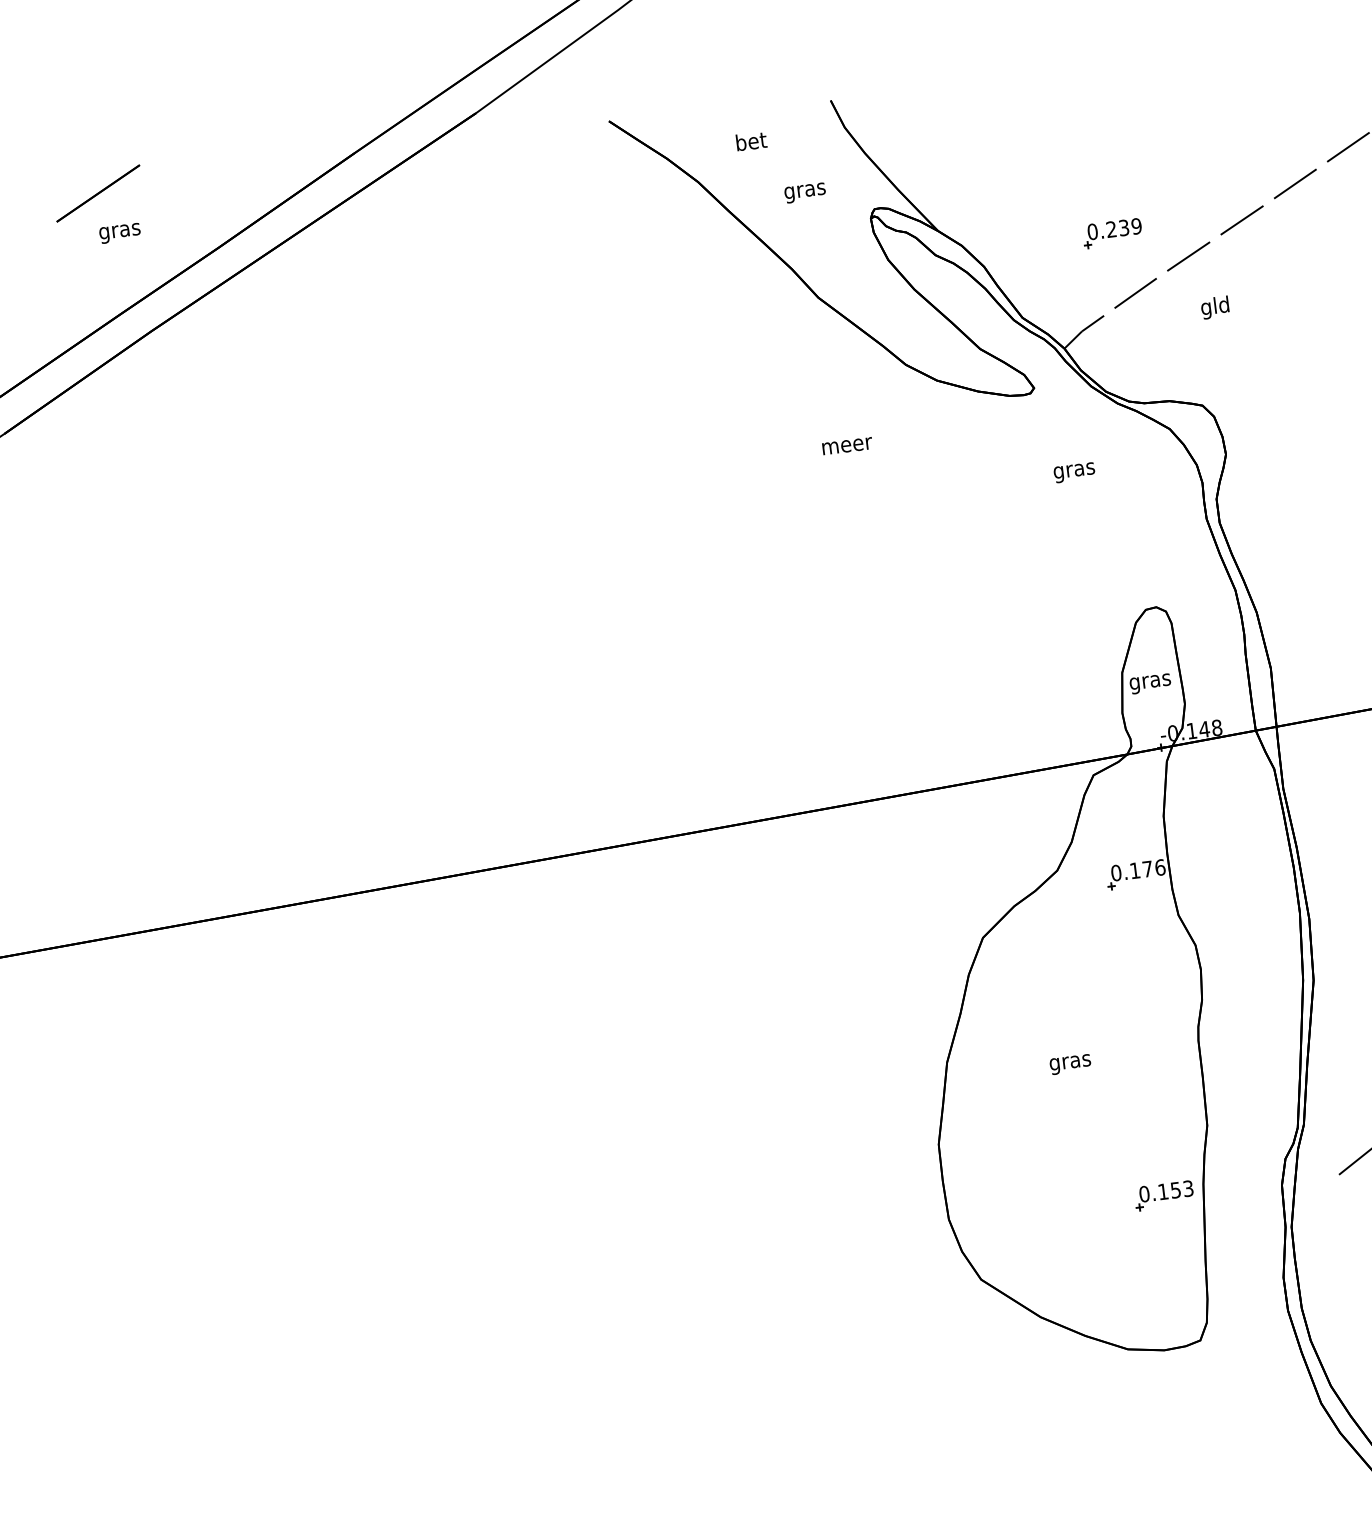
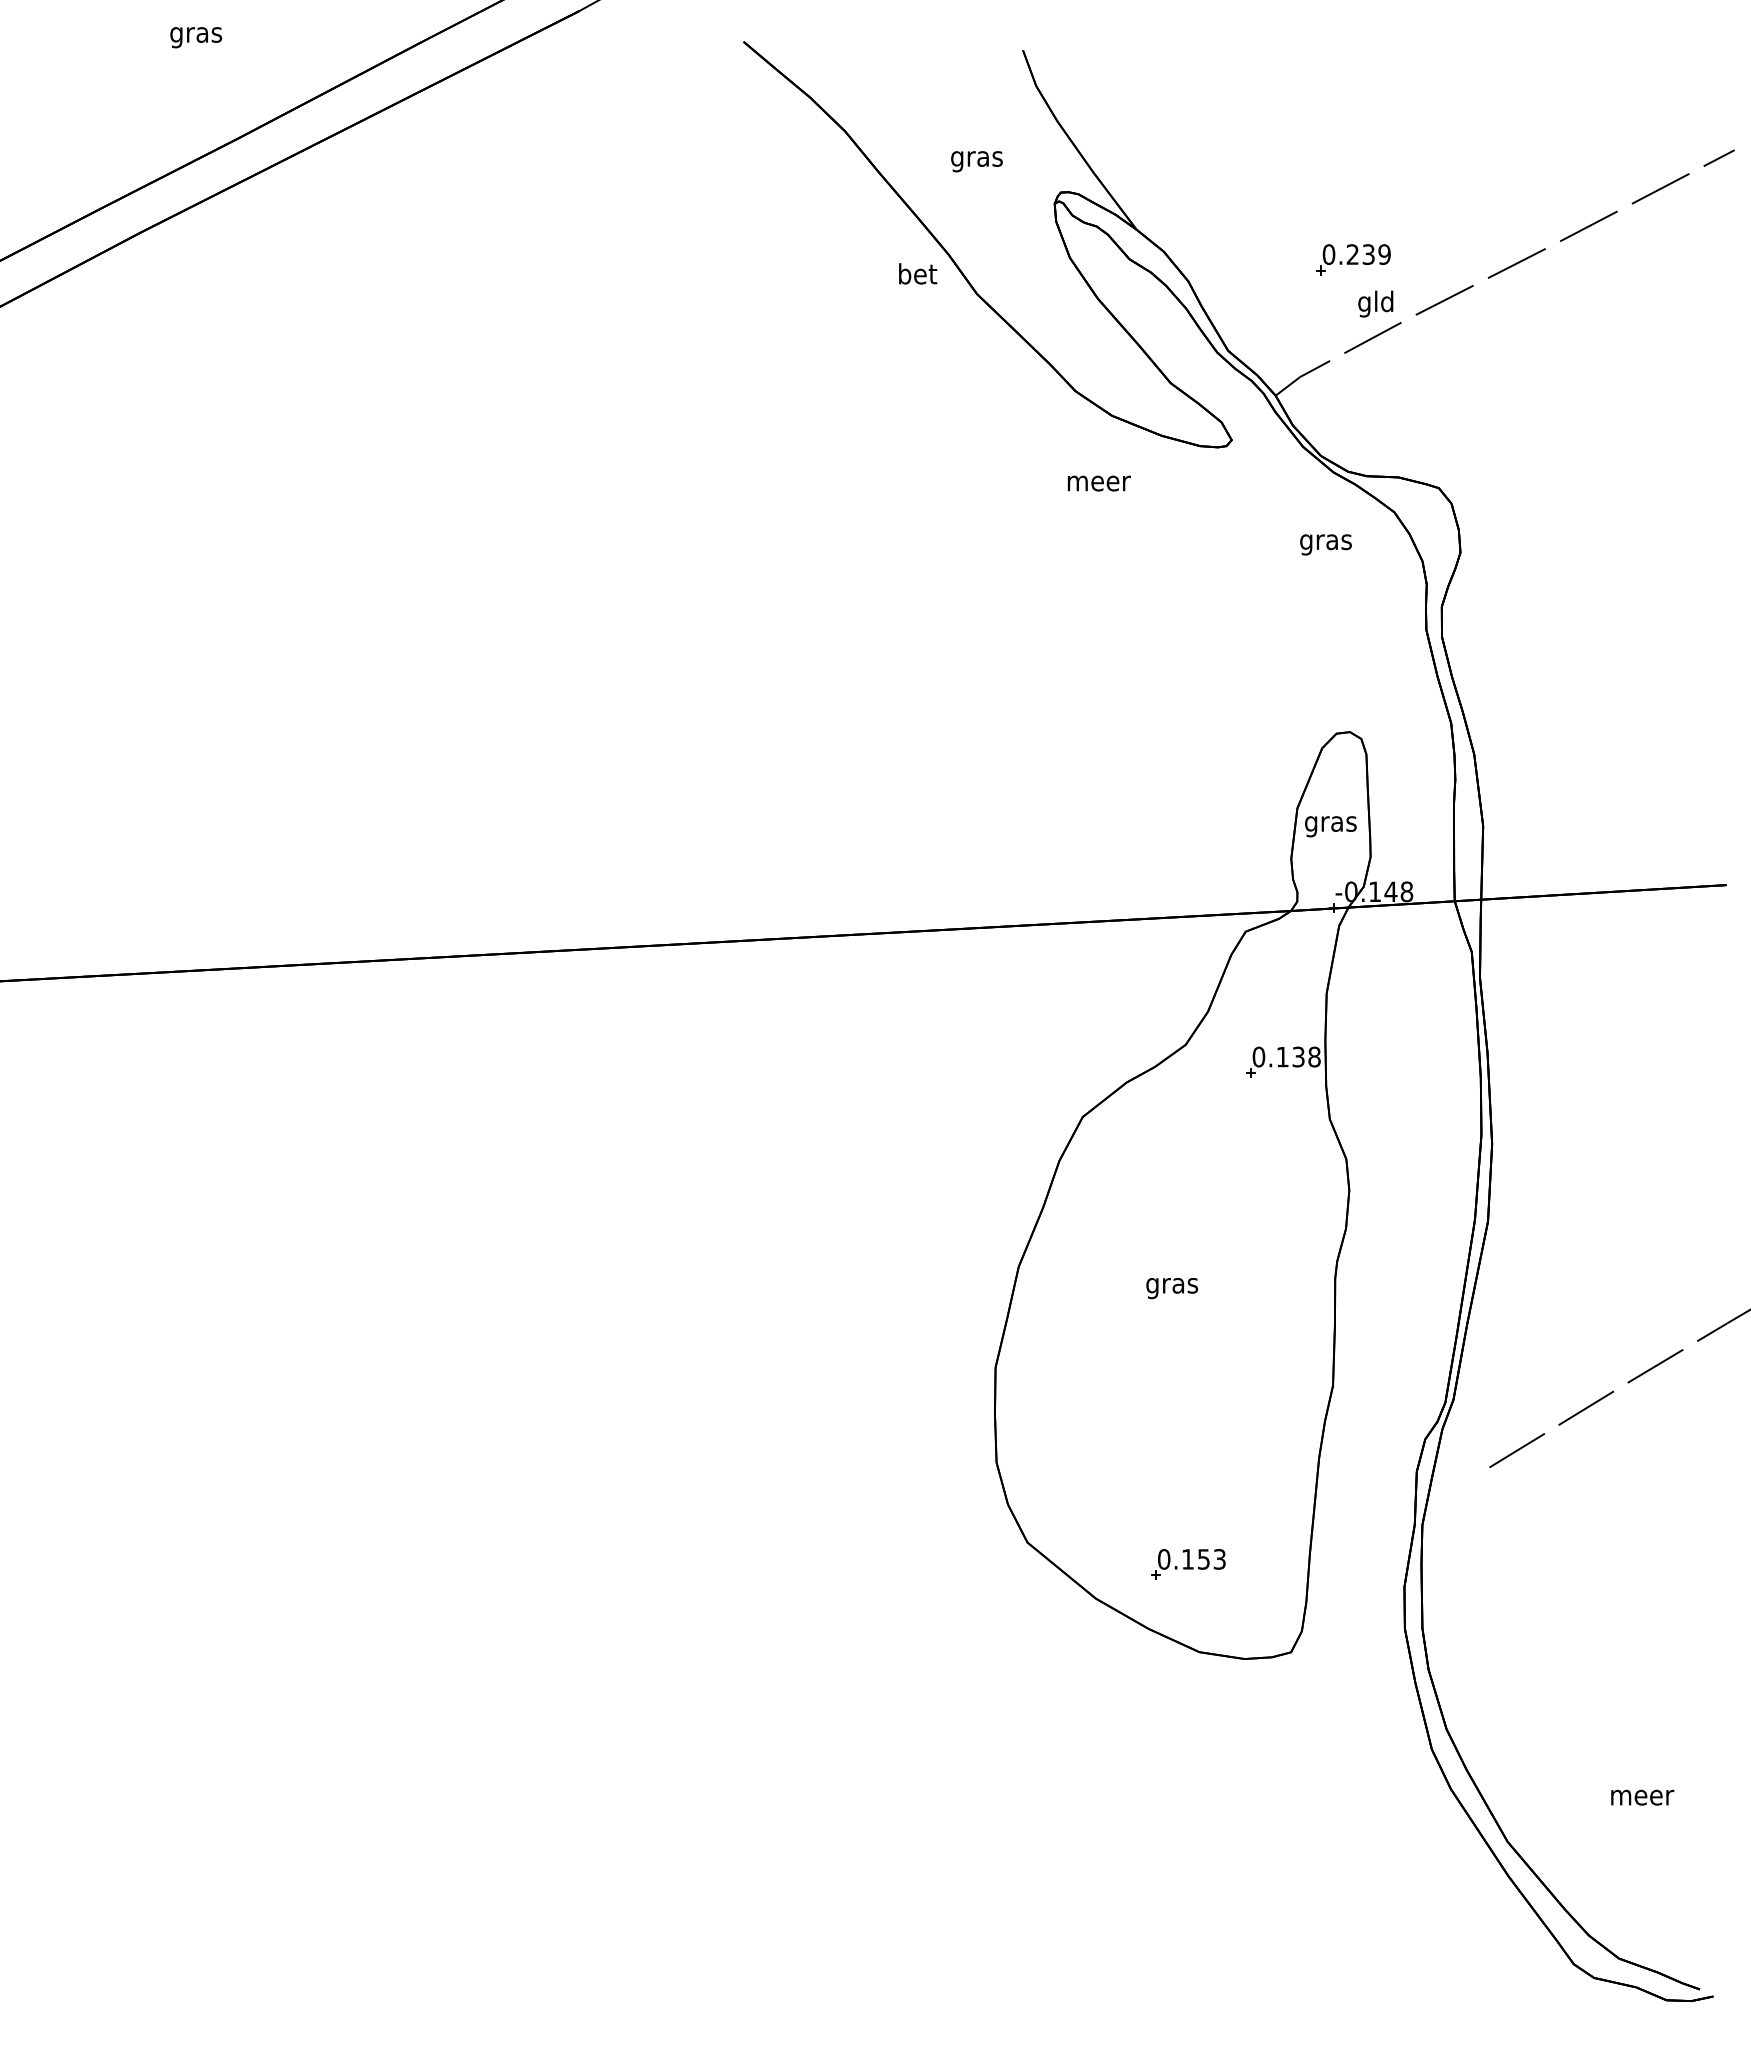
text: (751, 140) -> (918, 273), moved
line: (97, 193) -> (95, 52), removed
text: (120, 233) -> (196, 37), moved
text: (1214, 307) -> (1375, 303), moved
text: (846, 446) -> (1098, 483), moved
text: (1074, 472) -> (1325, 544), moved
text: (1153, 867) -> (1306, 1056), 0.176 -> 0.138
part: (1164, 1195) -> (1188, 1564), moved

